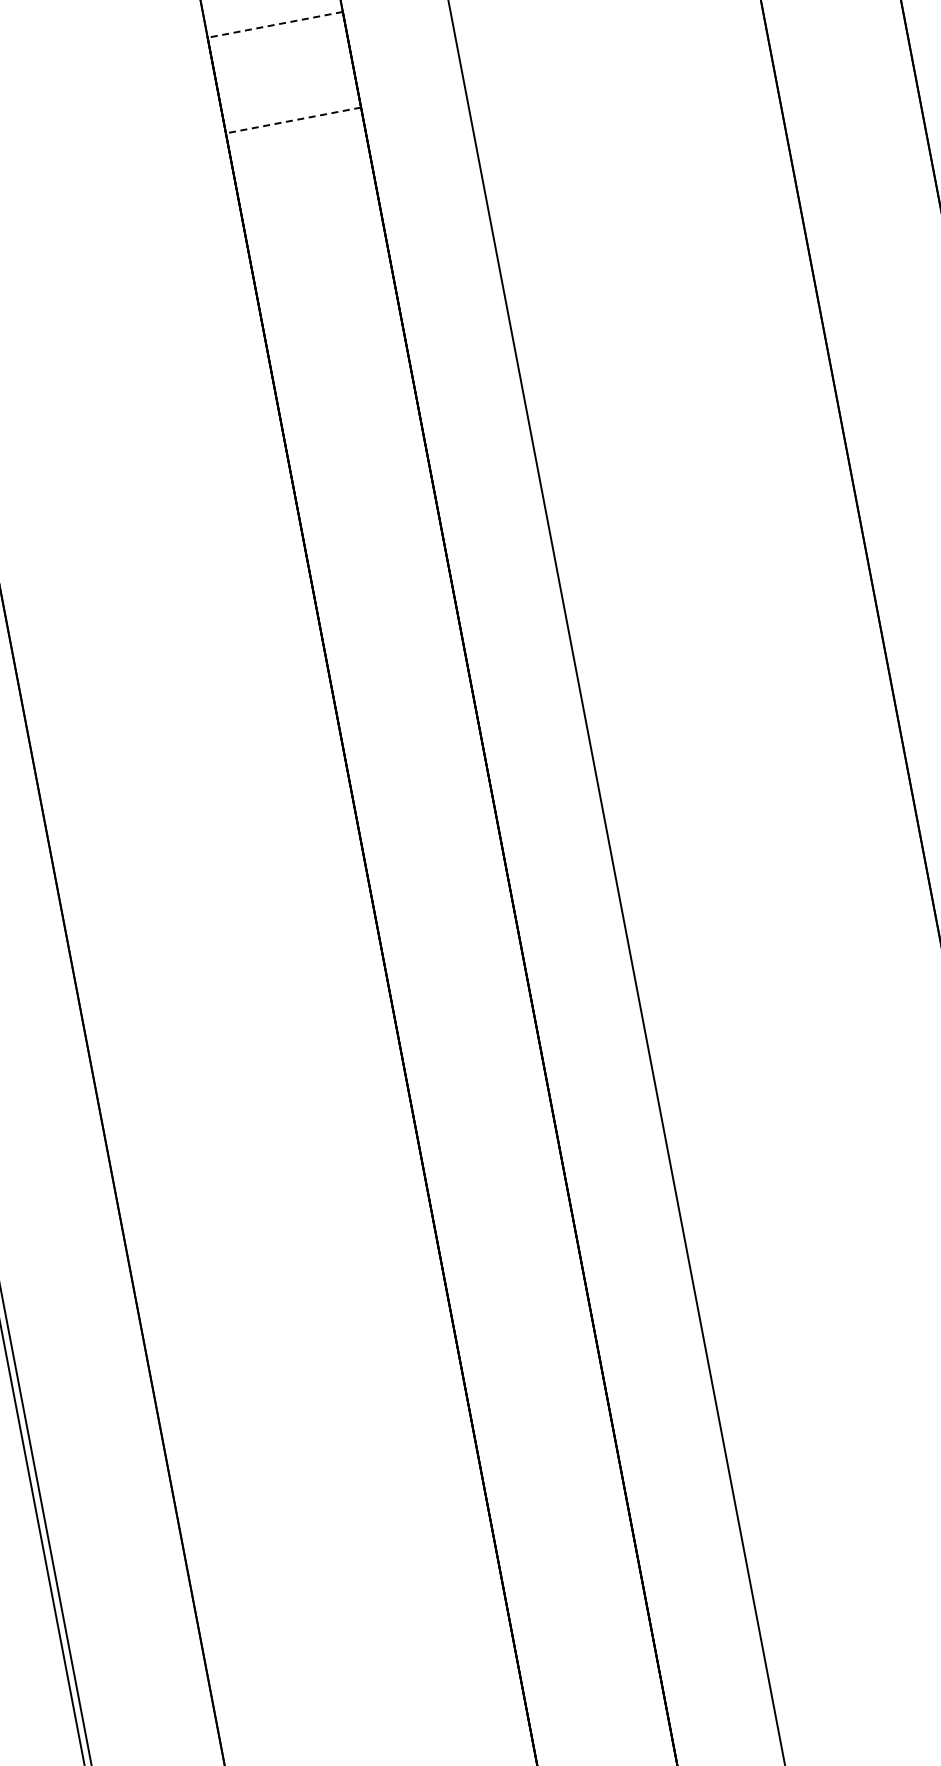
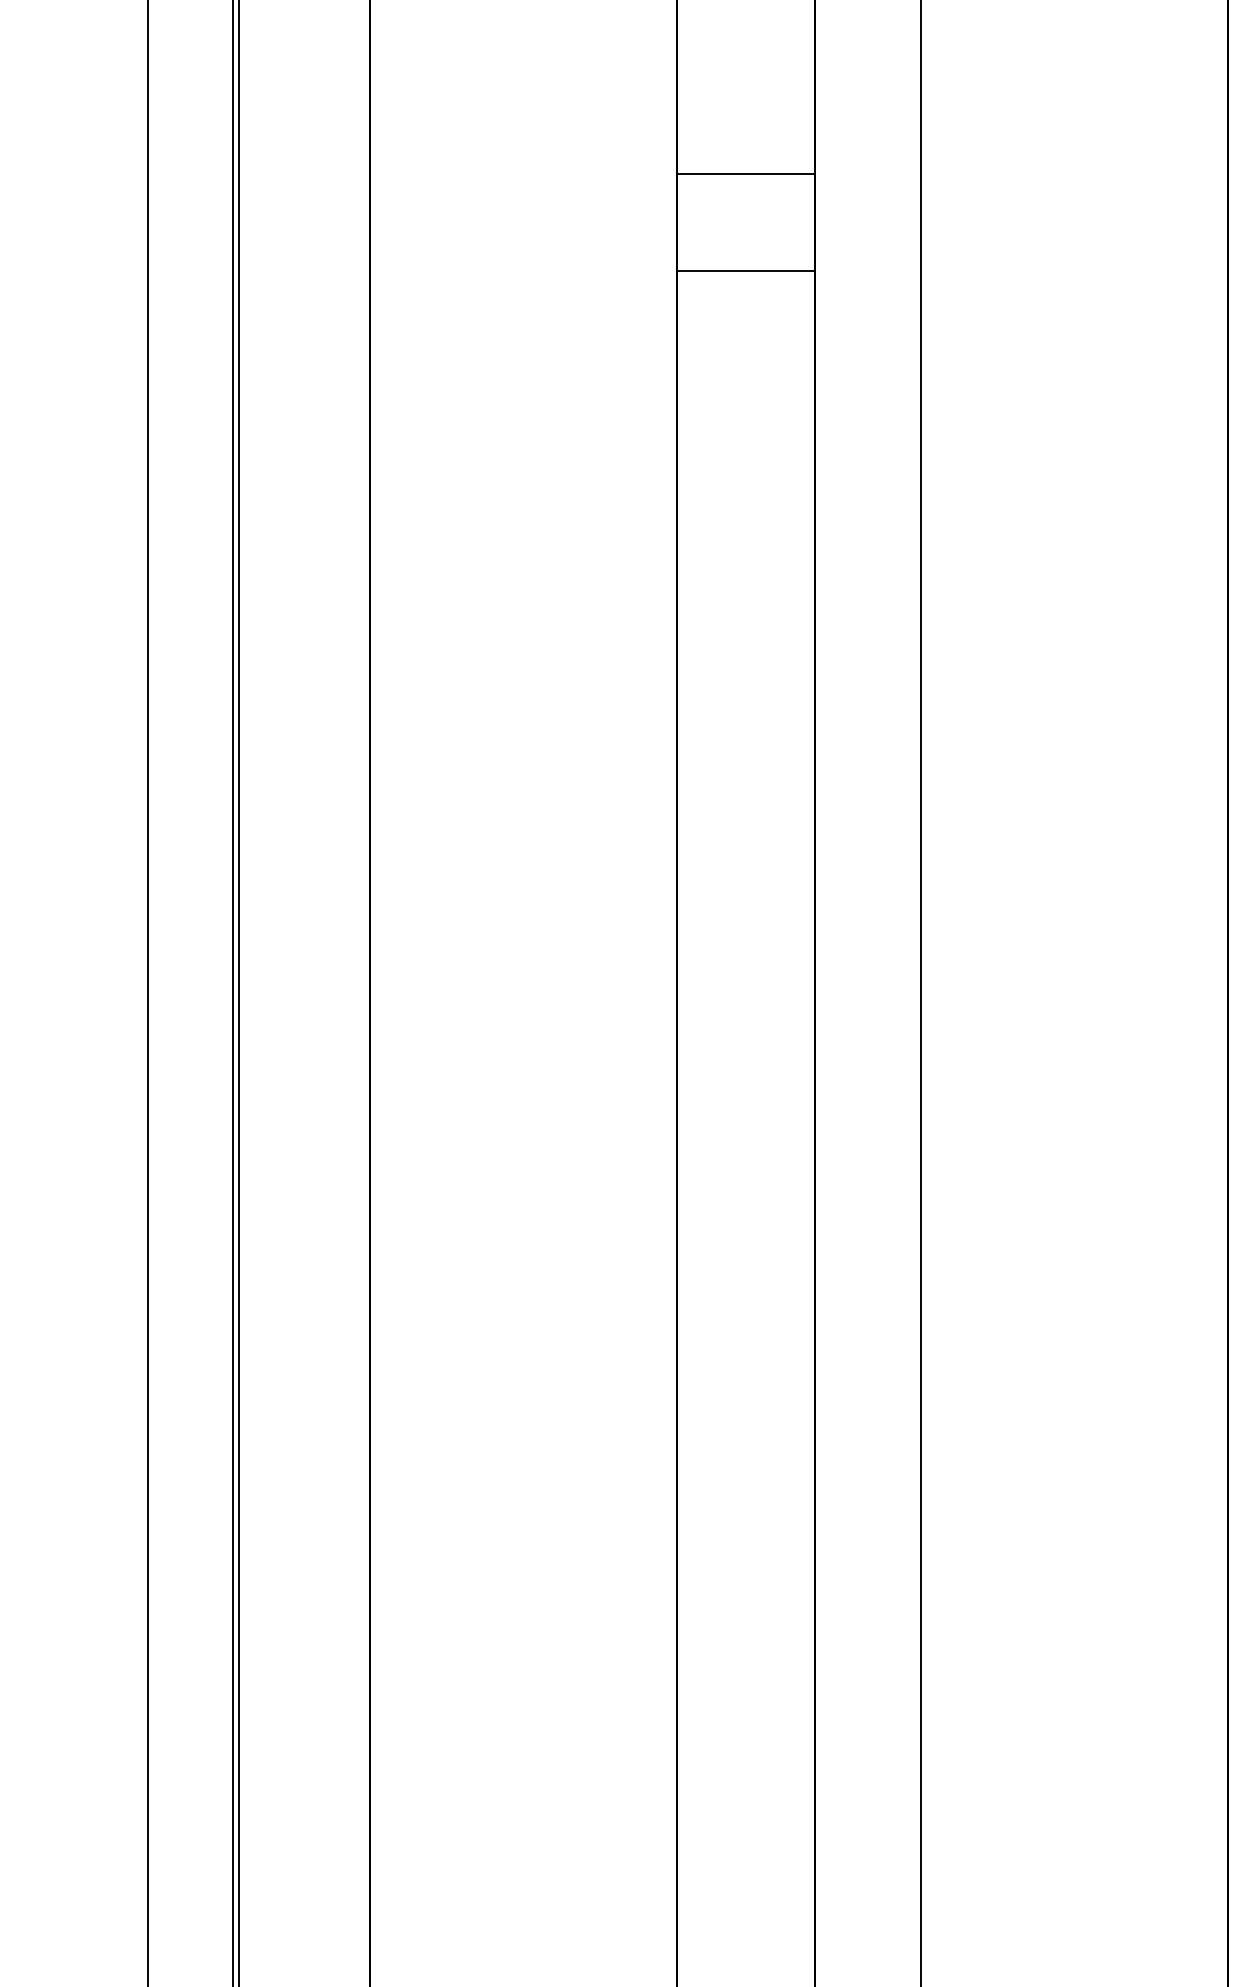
line: (274, 24) -> (745, 173), dashed -> solid
line: (292, 120) -> (745, 270), dashed -> solid

